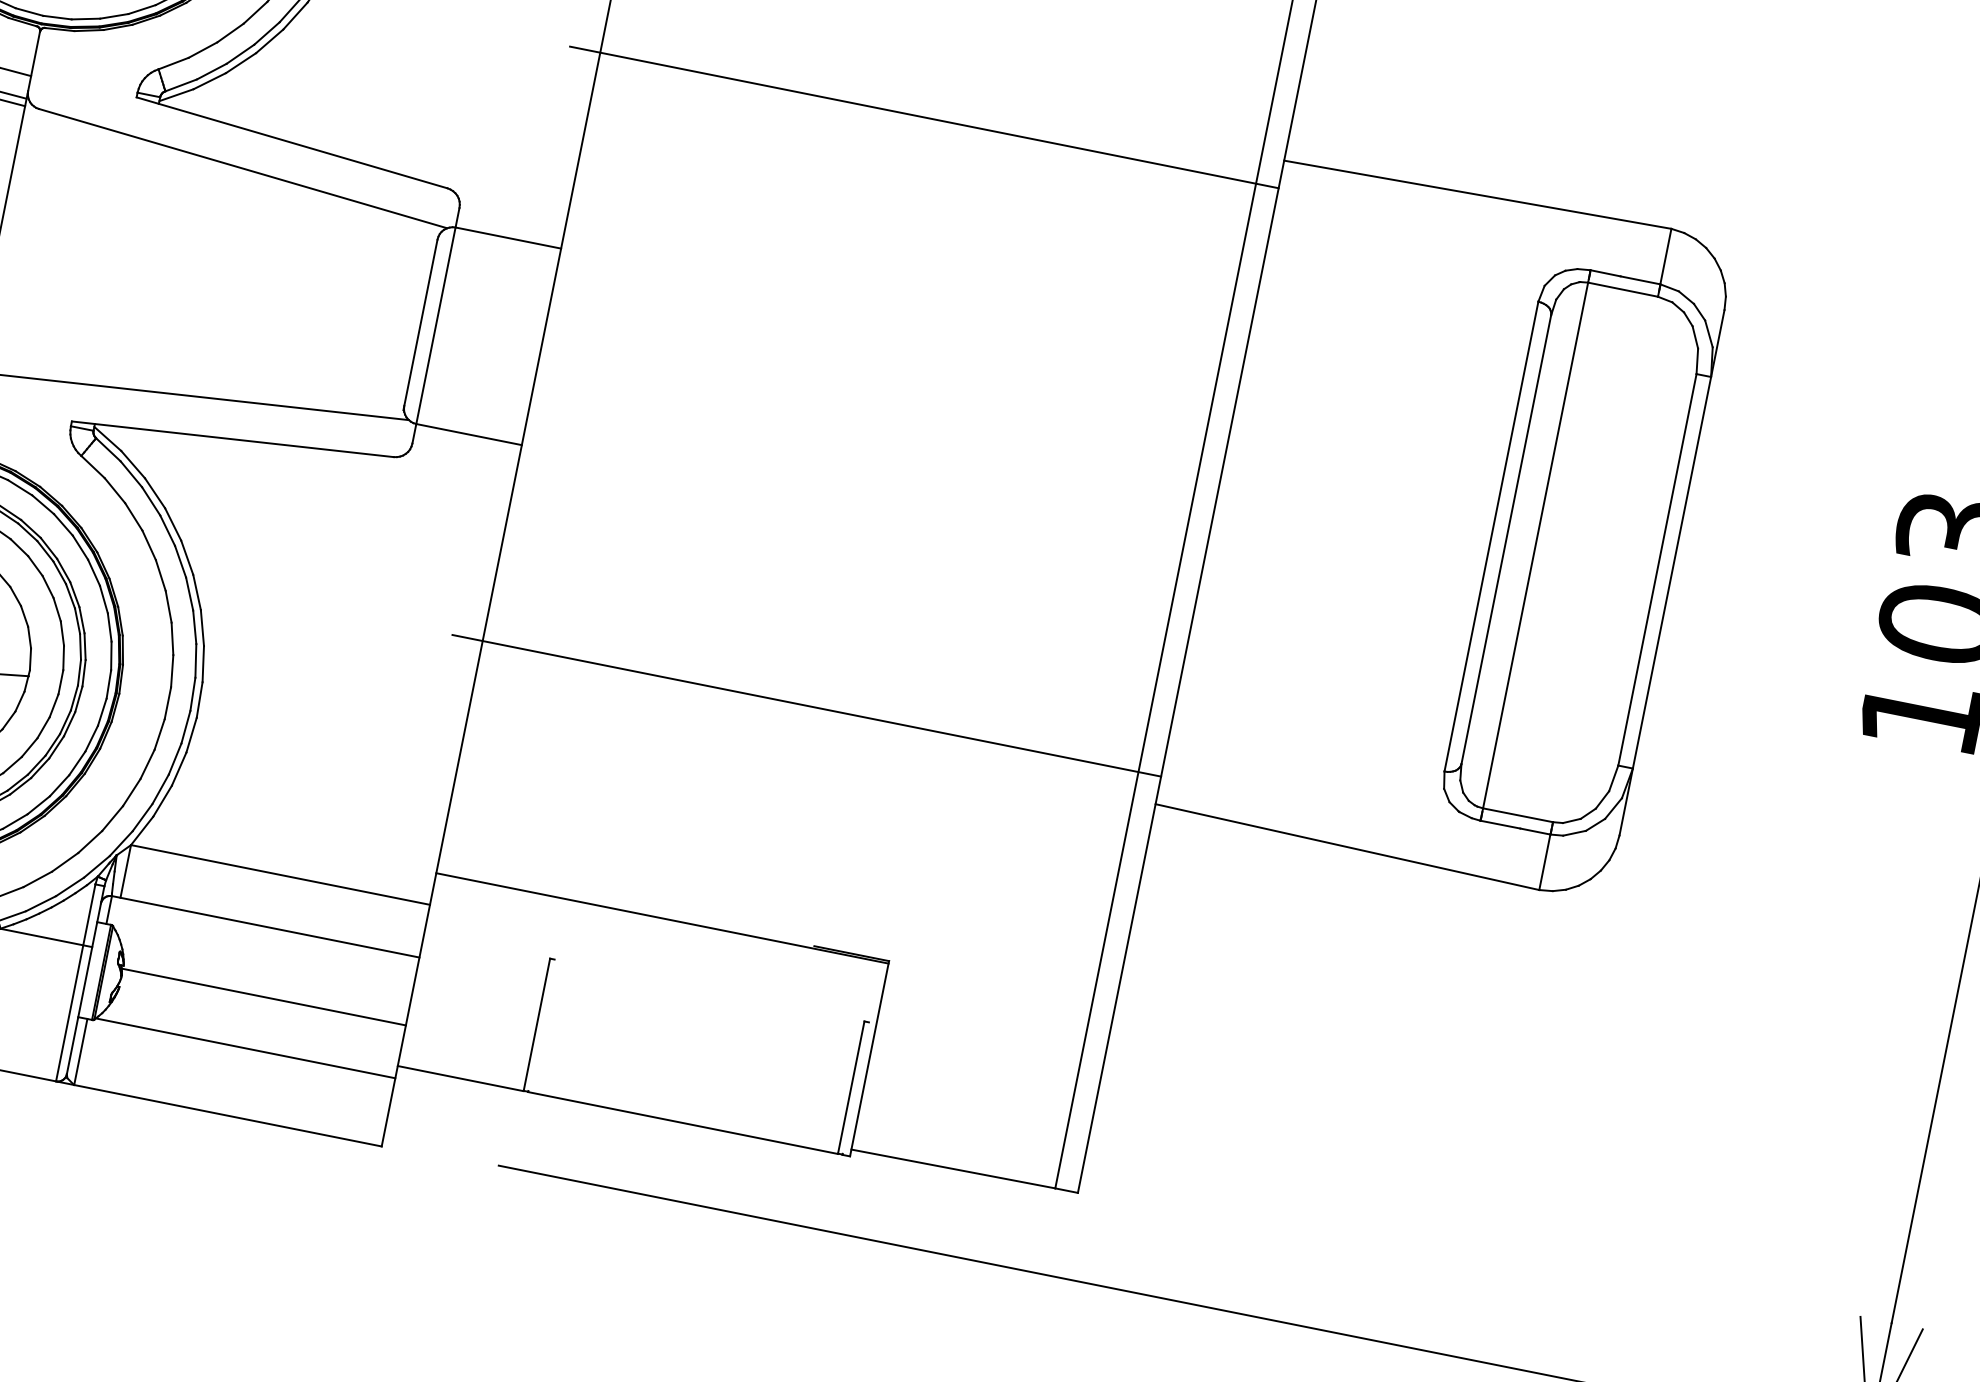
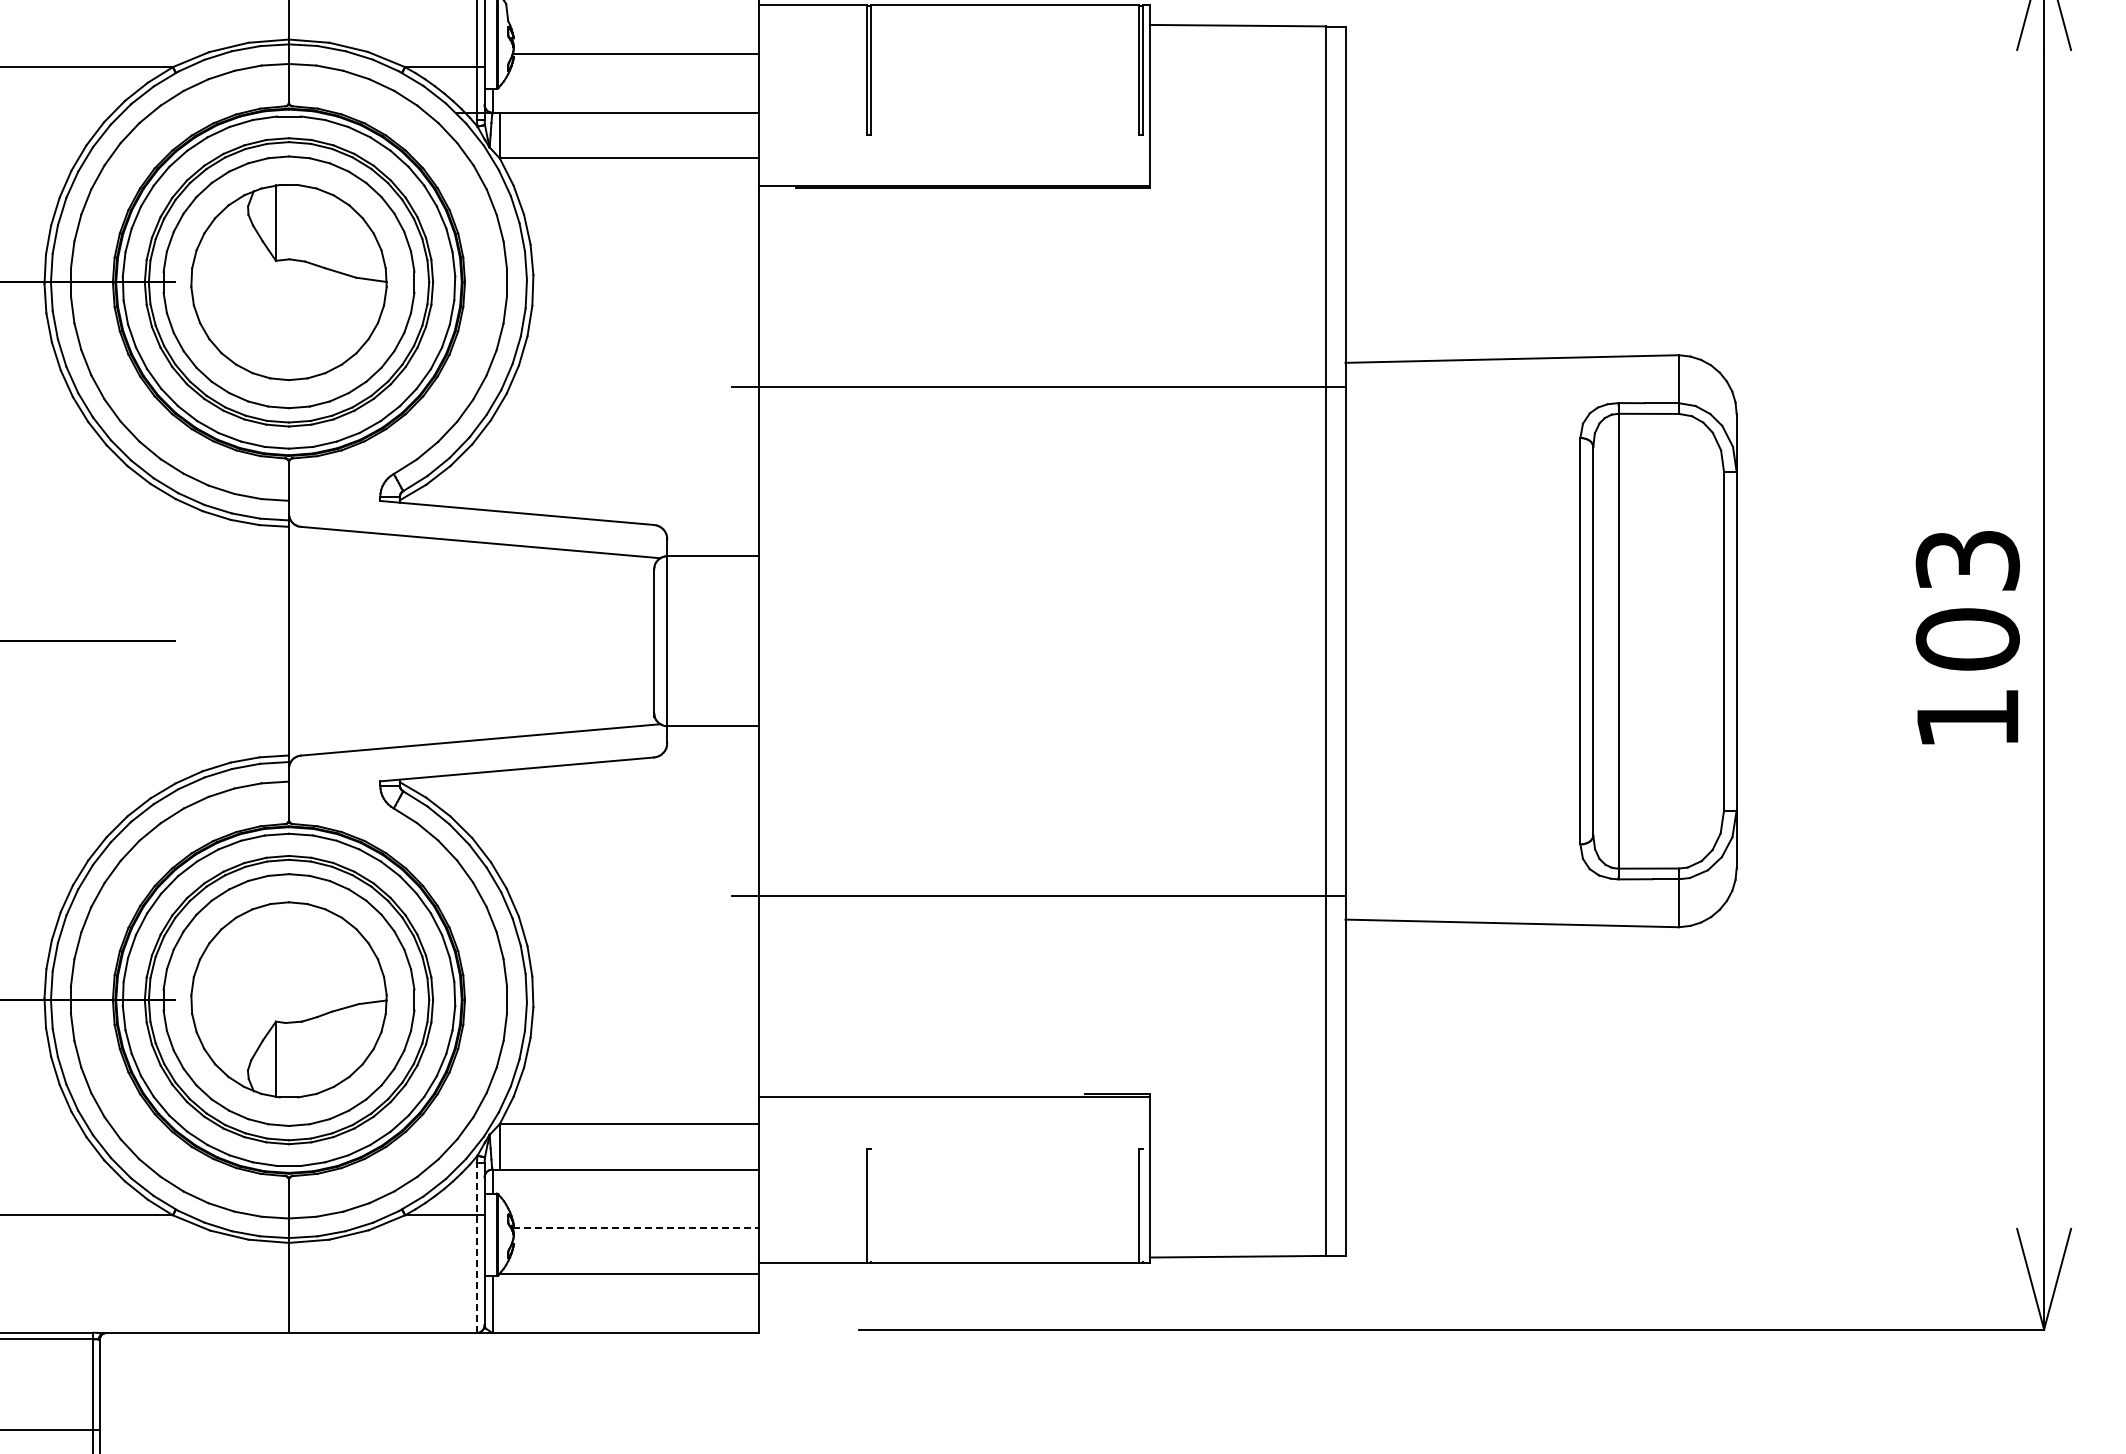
line: (75, 982) -> (476, 1247), solid -> dashed
line: (263, 997) -> (635, 1228), solid -> dashed

